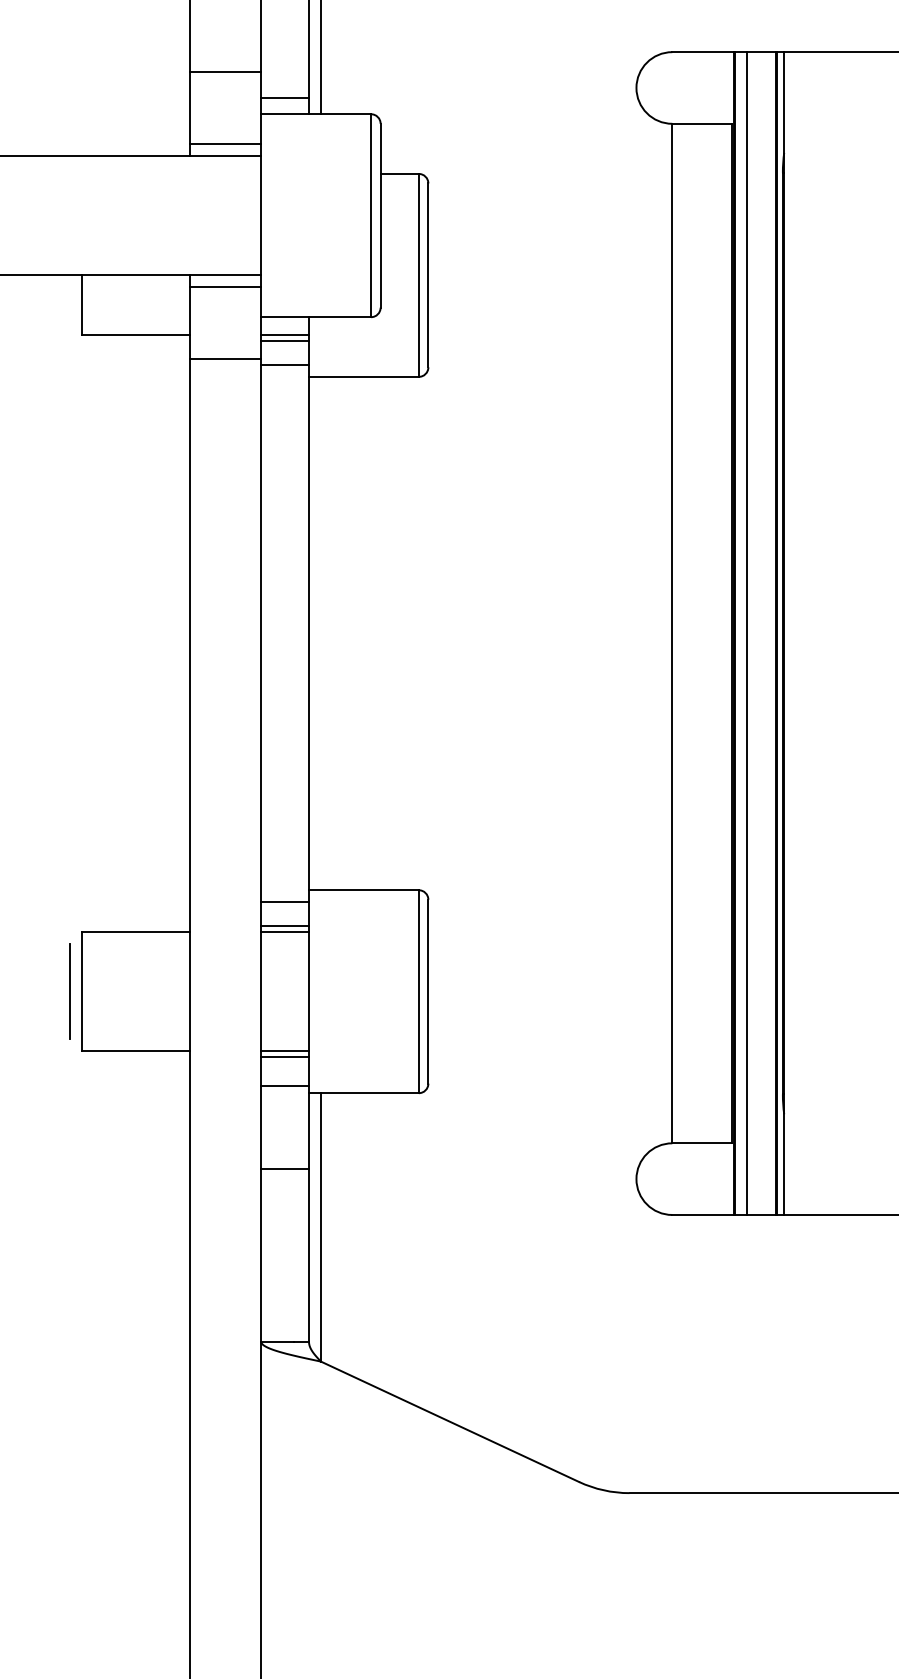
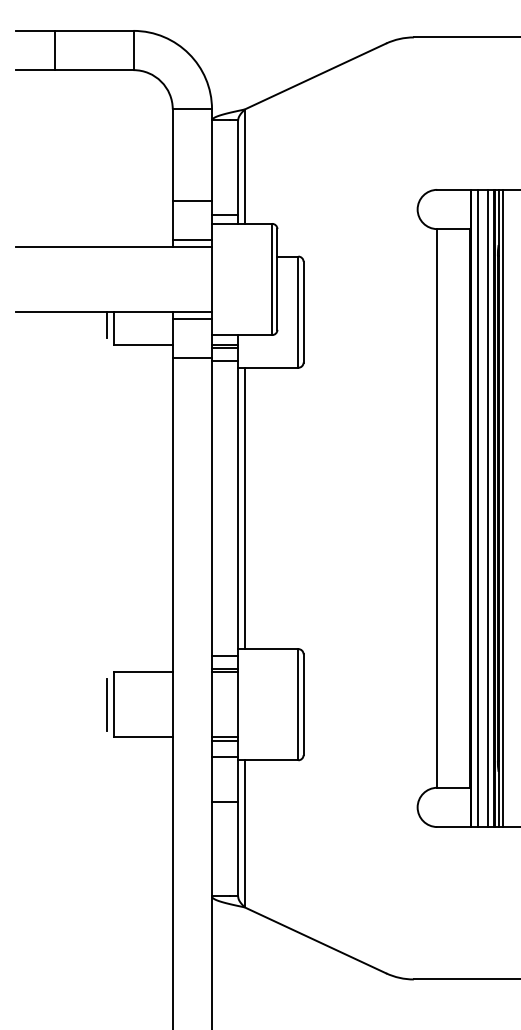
line: (70, 299) -> (107, 325), added
line: (320, 633) -> (244, 508), added
line: (763, 633) -> (487, 508), added
line: (791, 633) -> (502, 508), added

